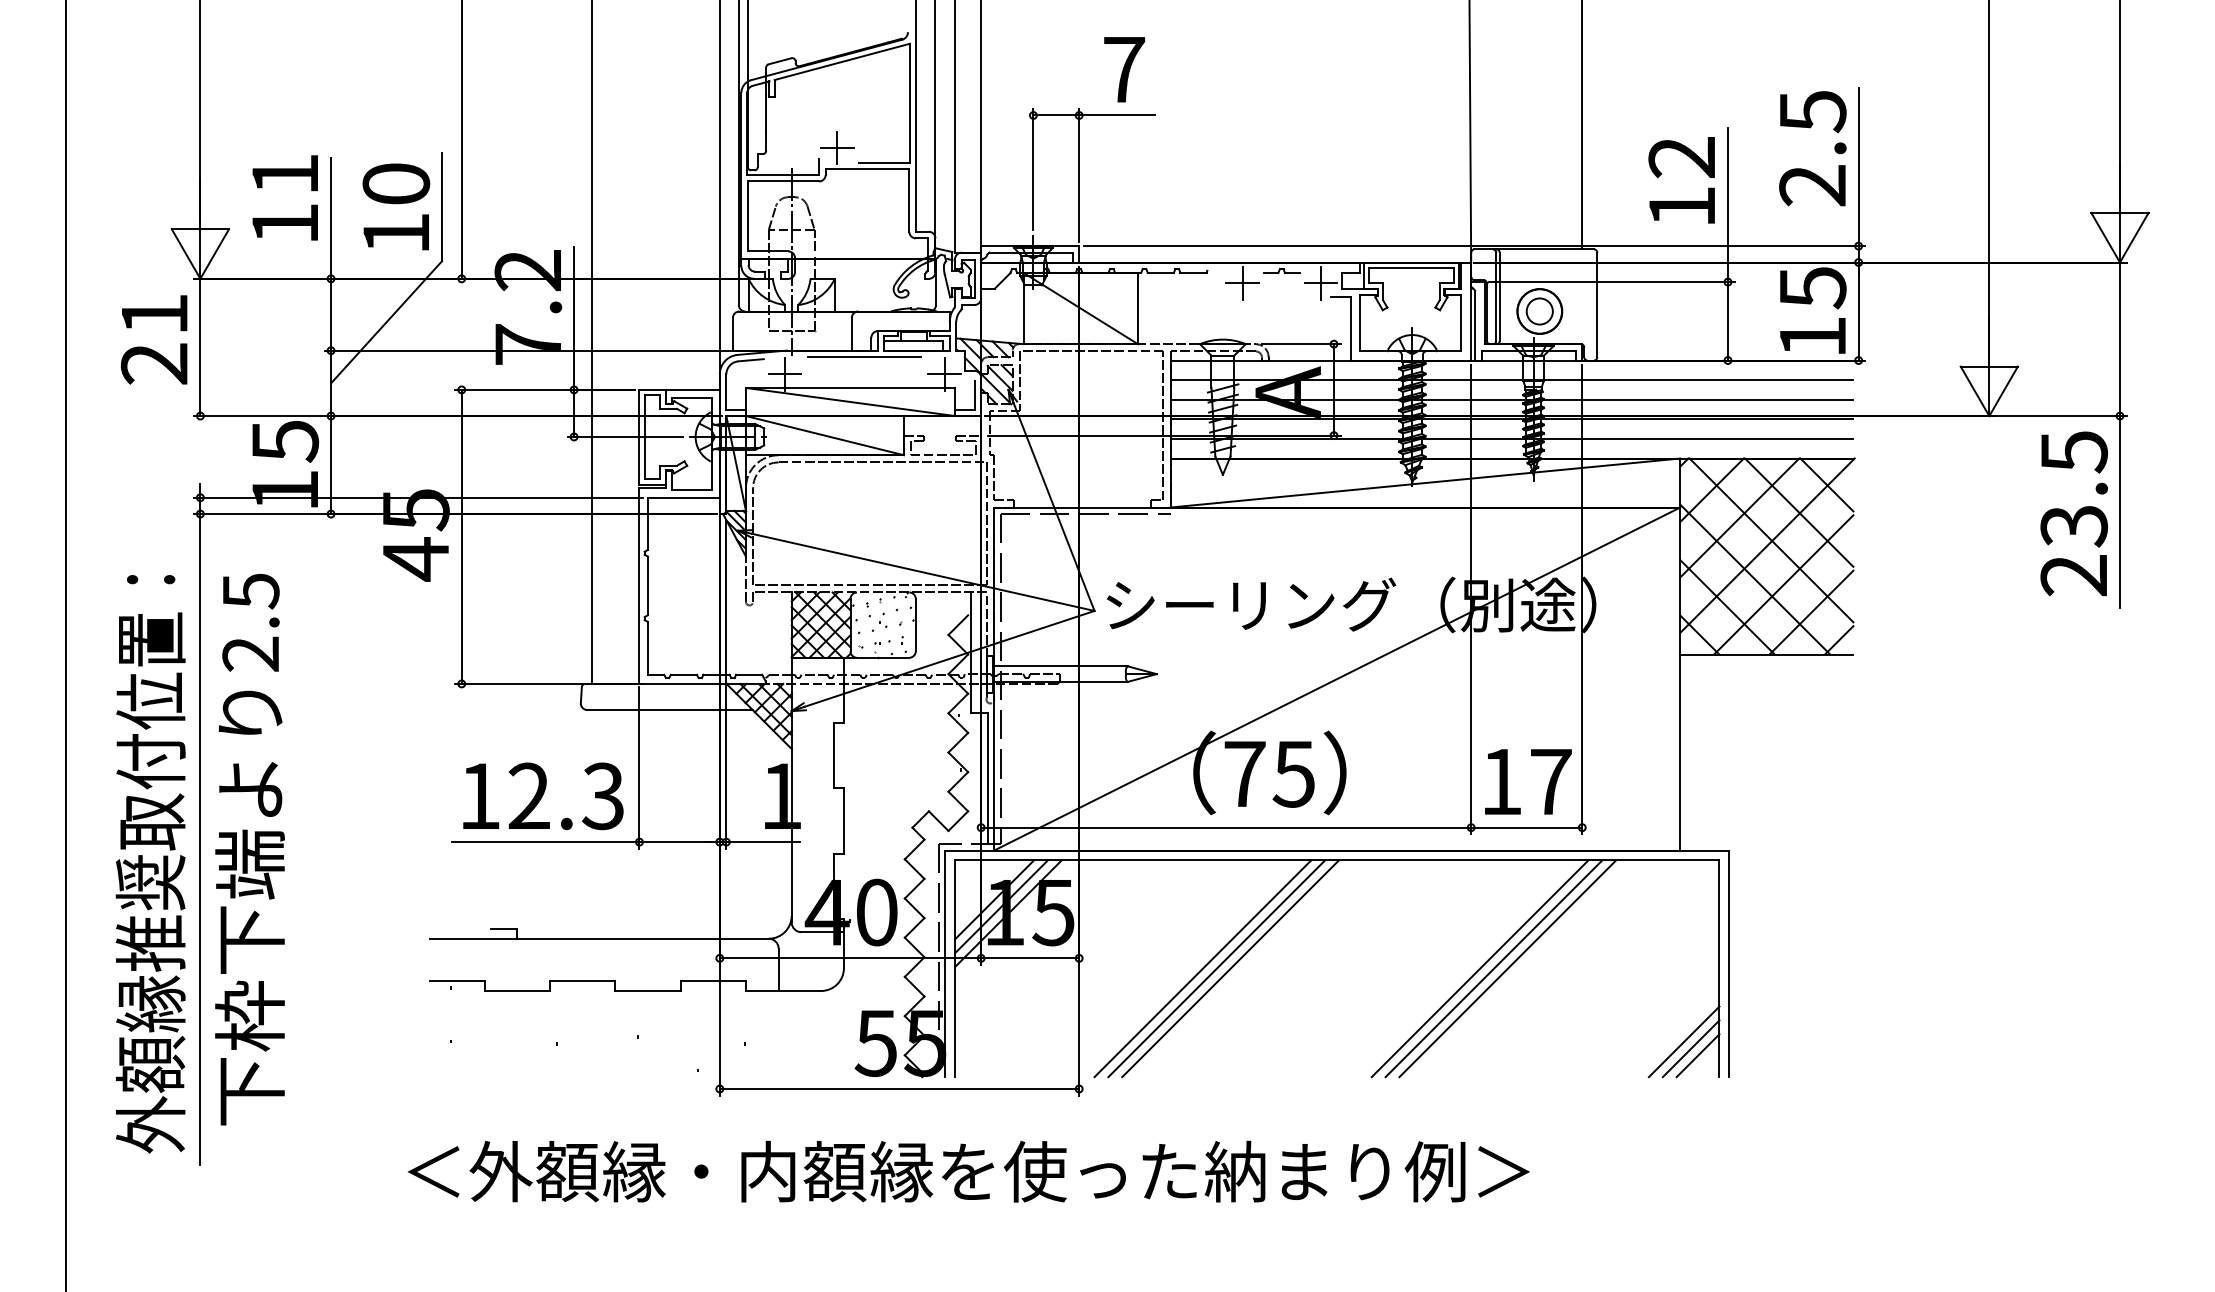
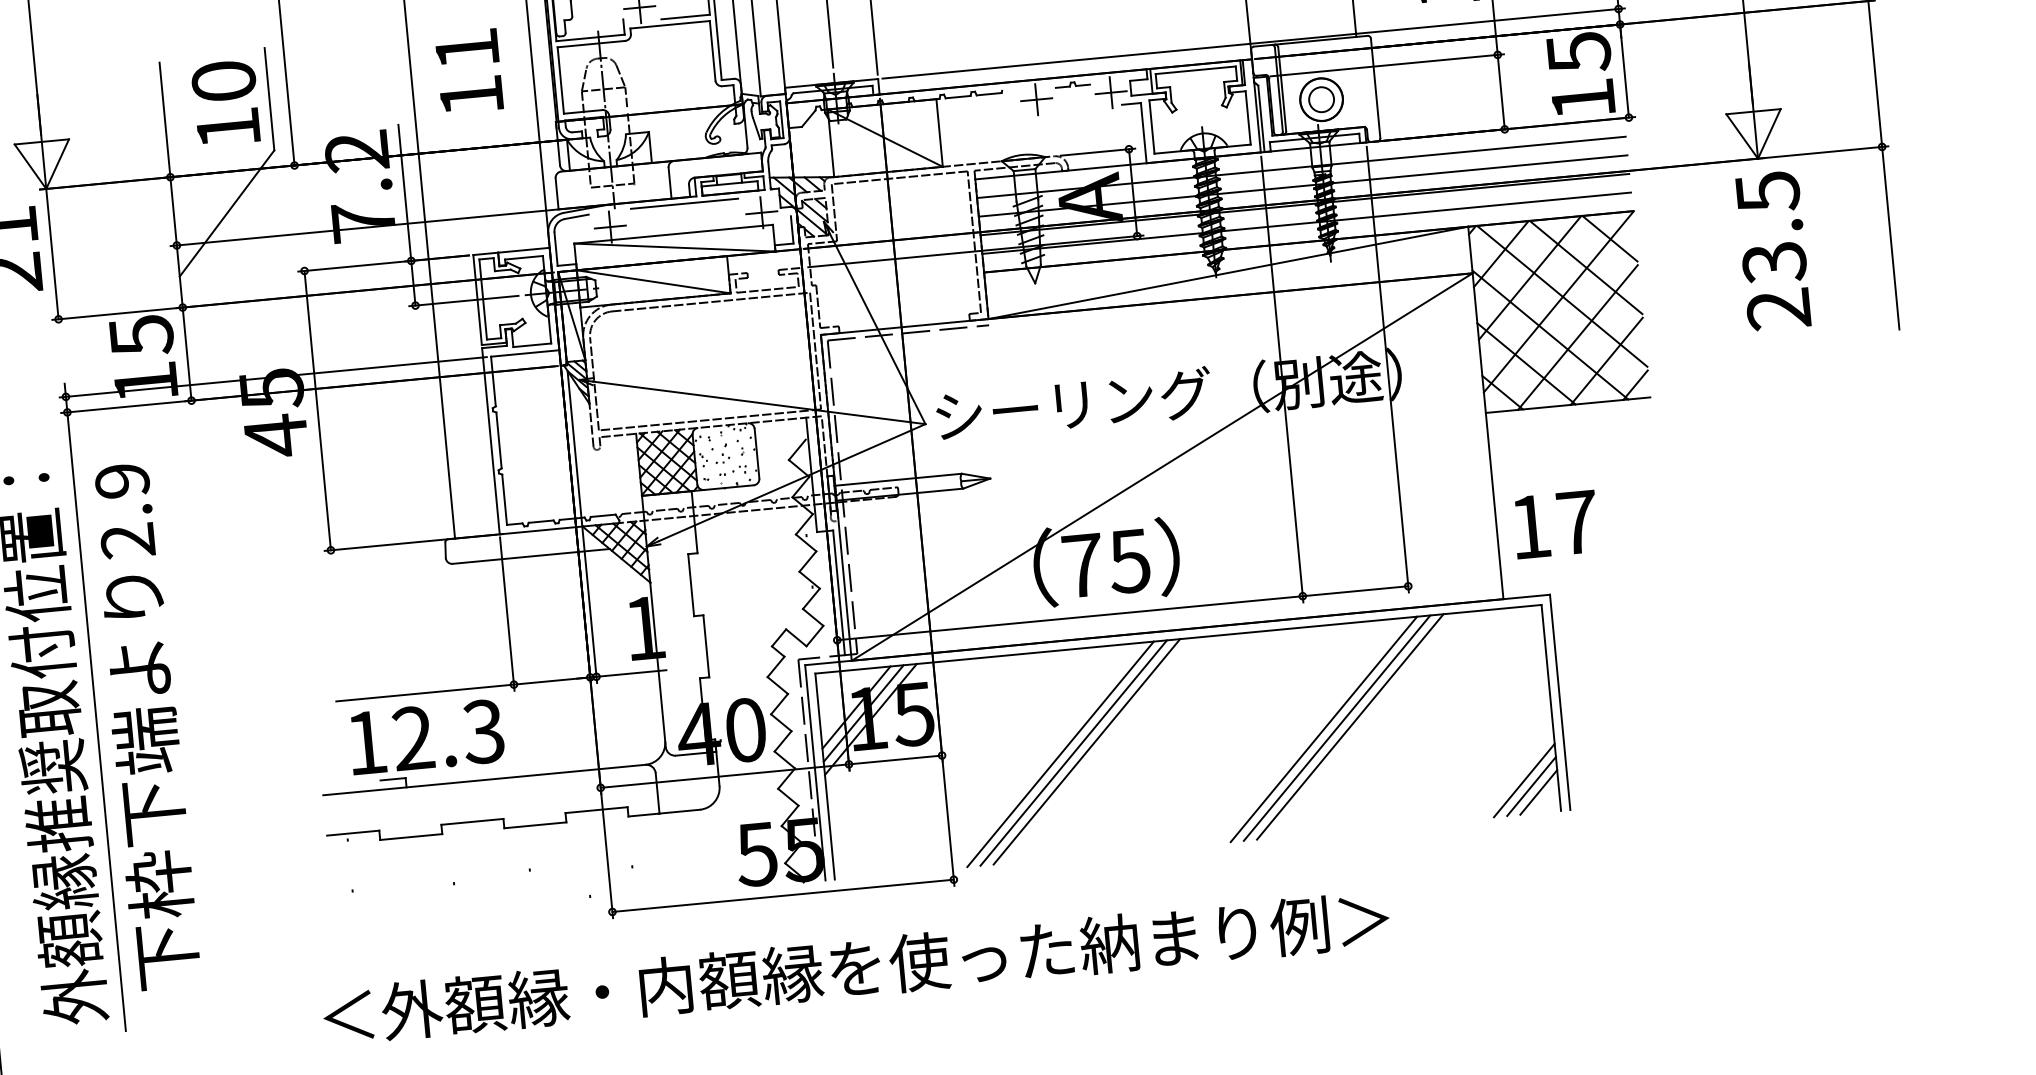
text: (284, 197) -> (468, 71), moved
text: (2073, 513) -> (1772, 250), moved
text: (250, 591) -> (121, 481), 2.5 -> 2.9
text: (1528, 781) -> (1556, 524), moved
text: (543, 796) -> (426, 737), moved

